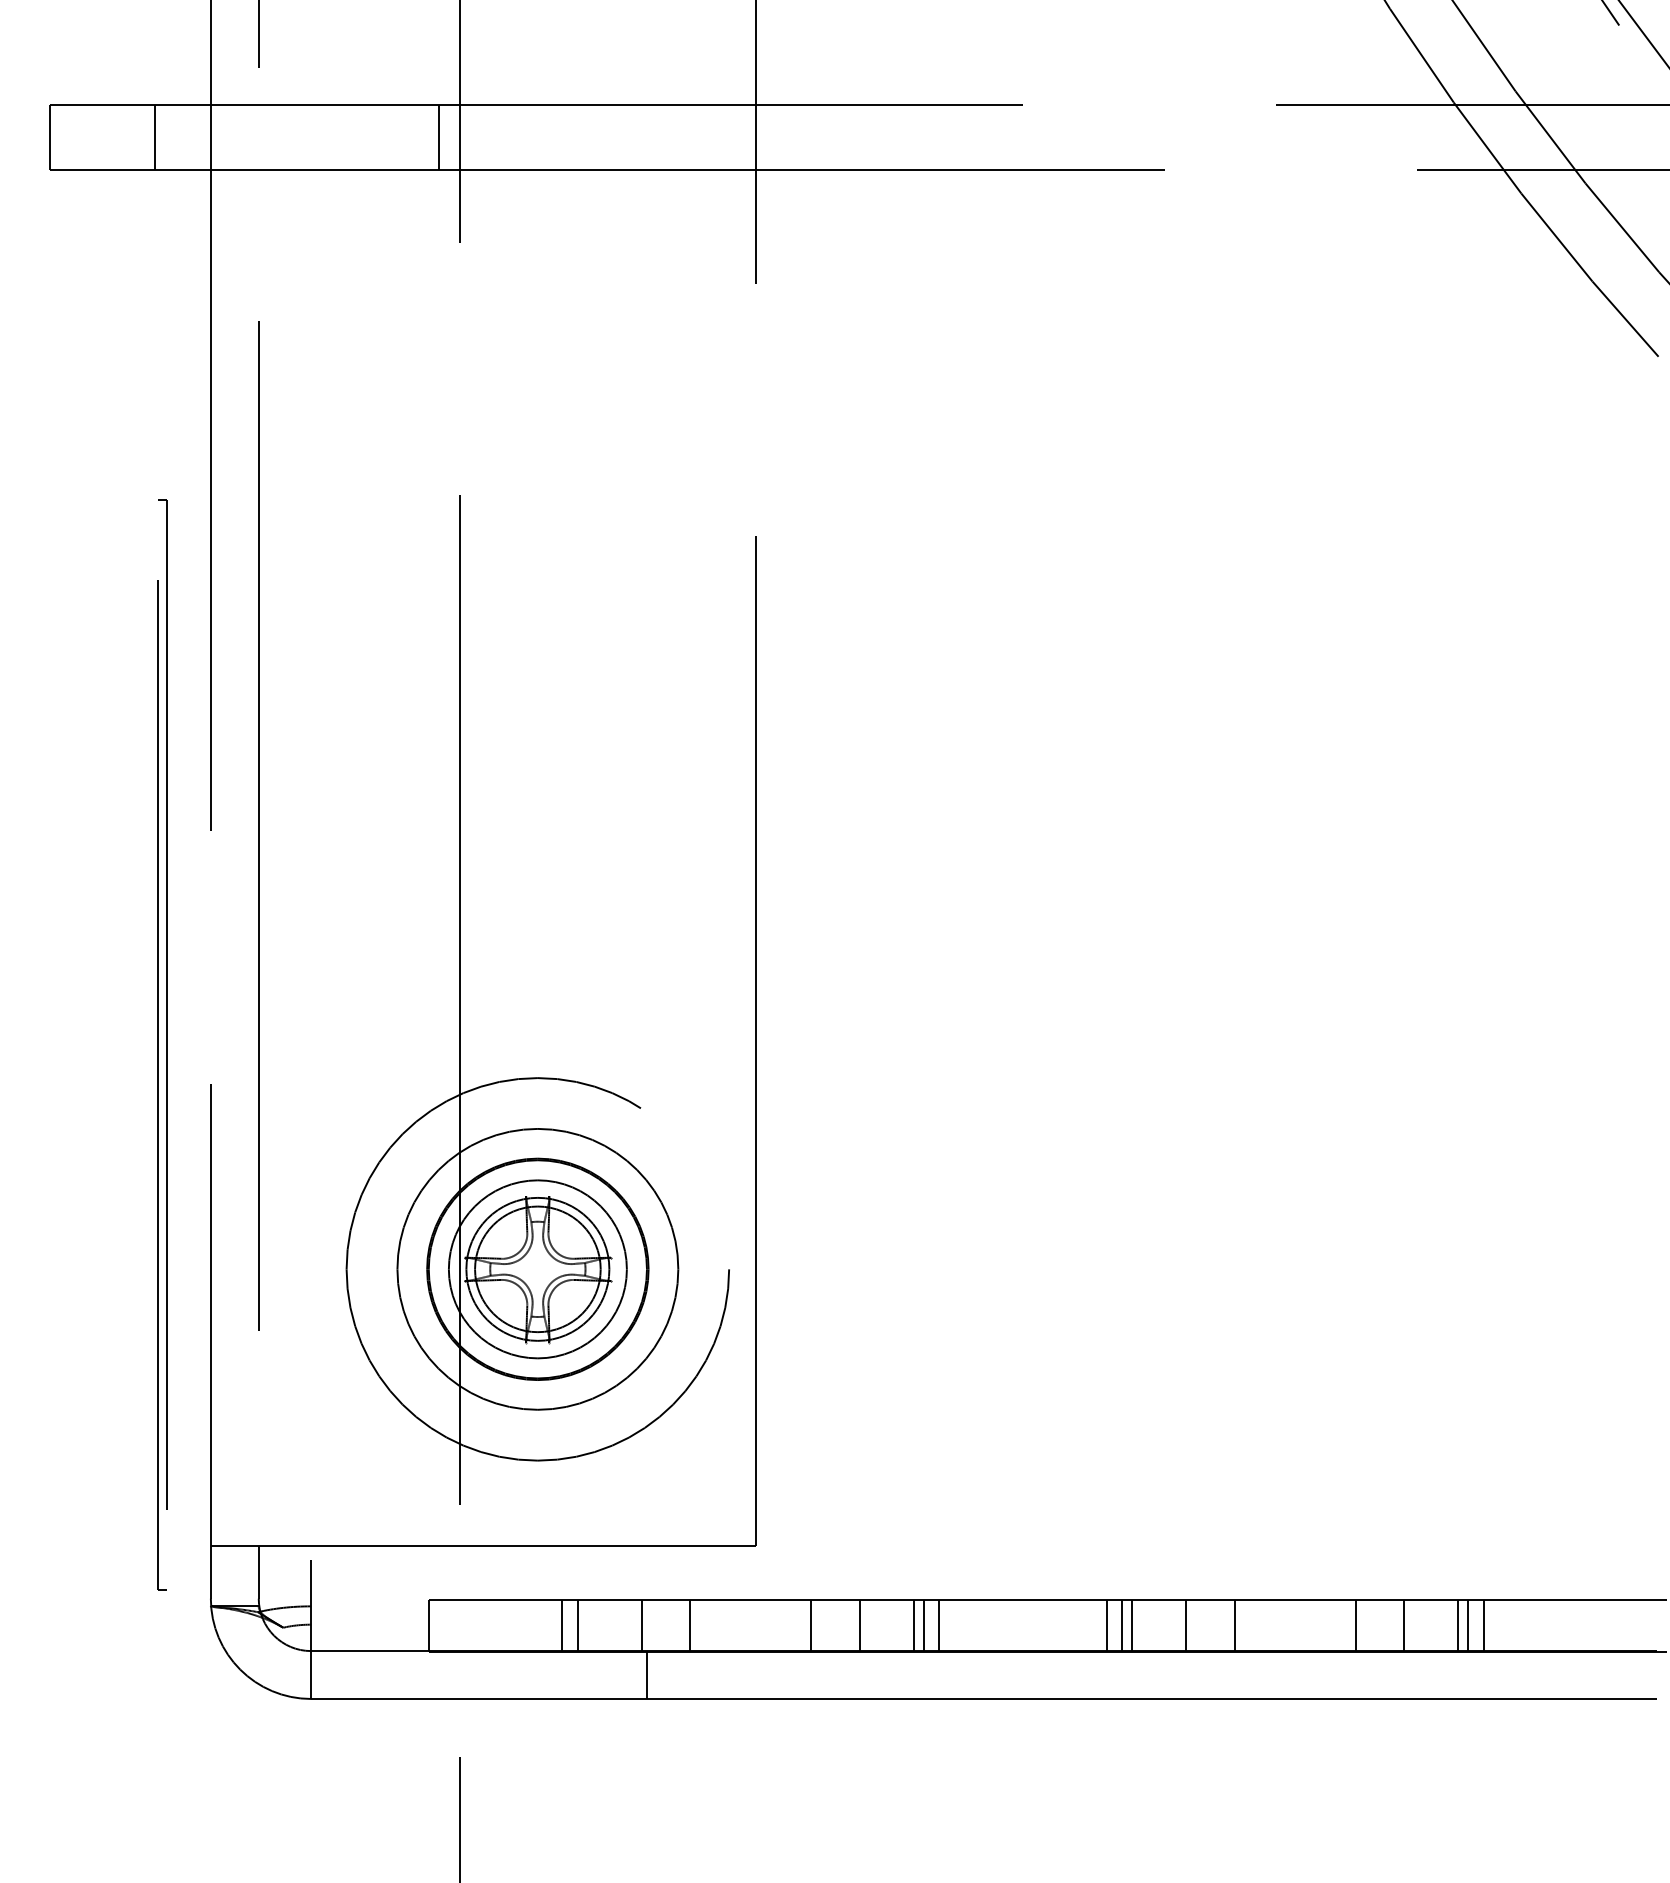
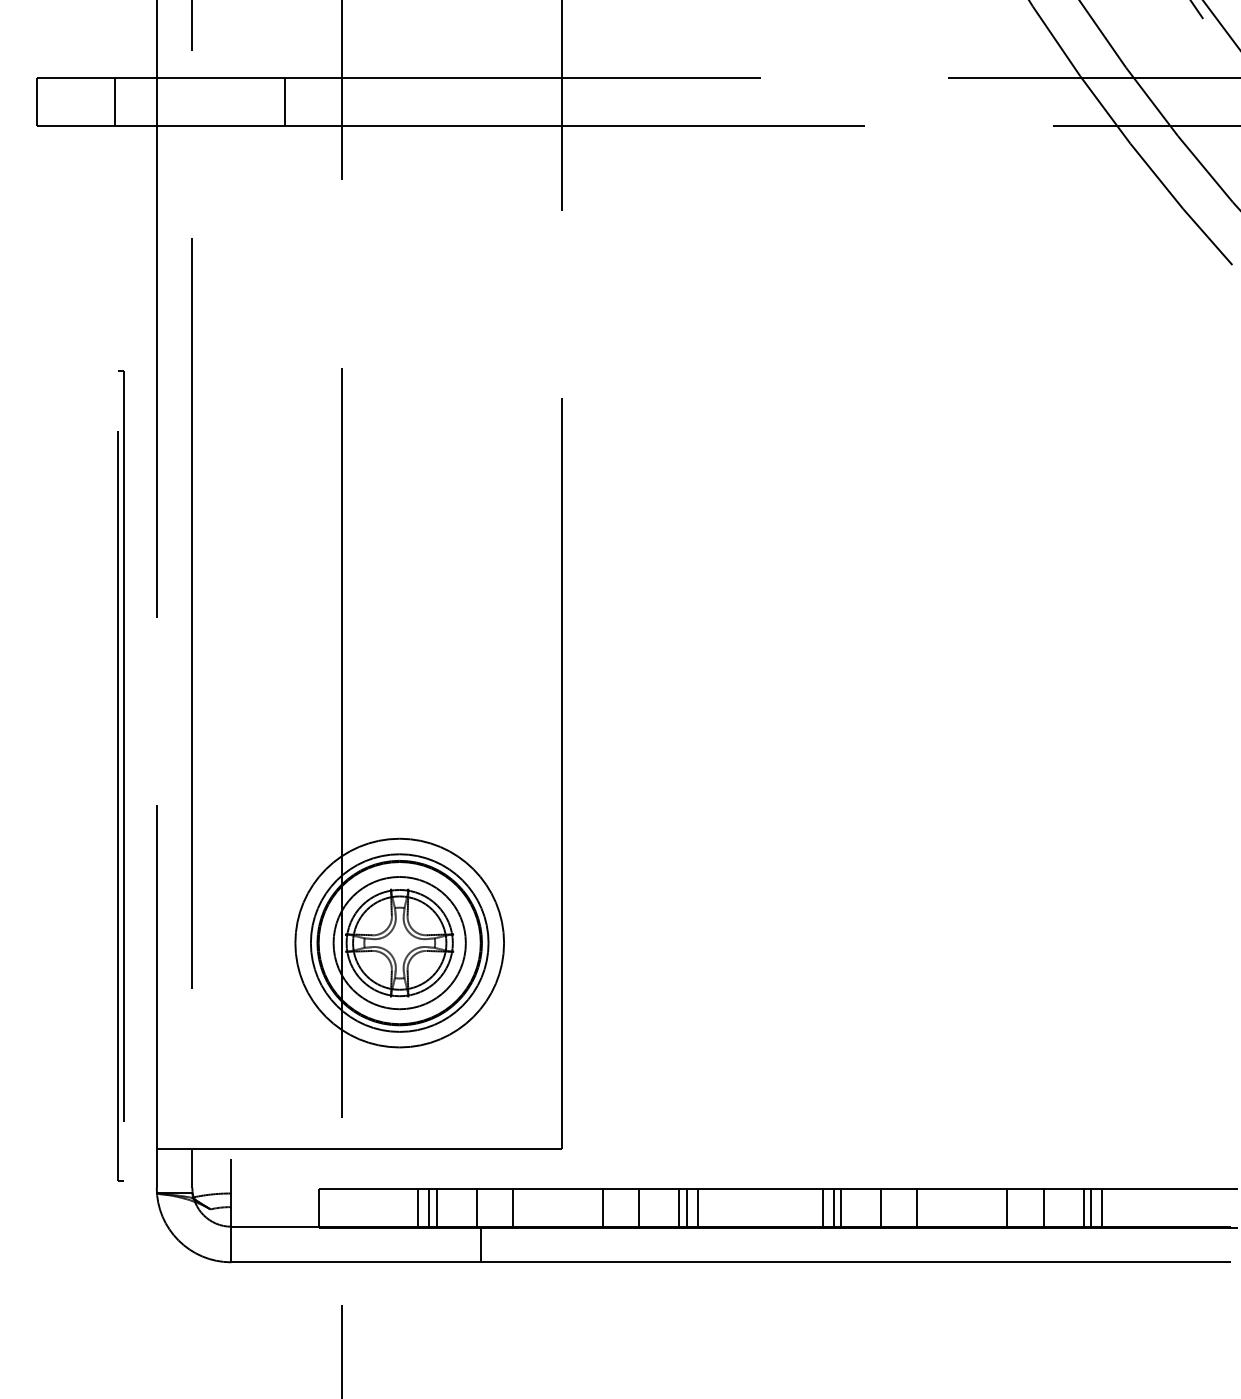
line: (438, 137) -> (284, 102), moved
circle: (537, 1268) -> (399, 942), size x0.62
line: (587, 1626) -> (436, 1208), added

